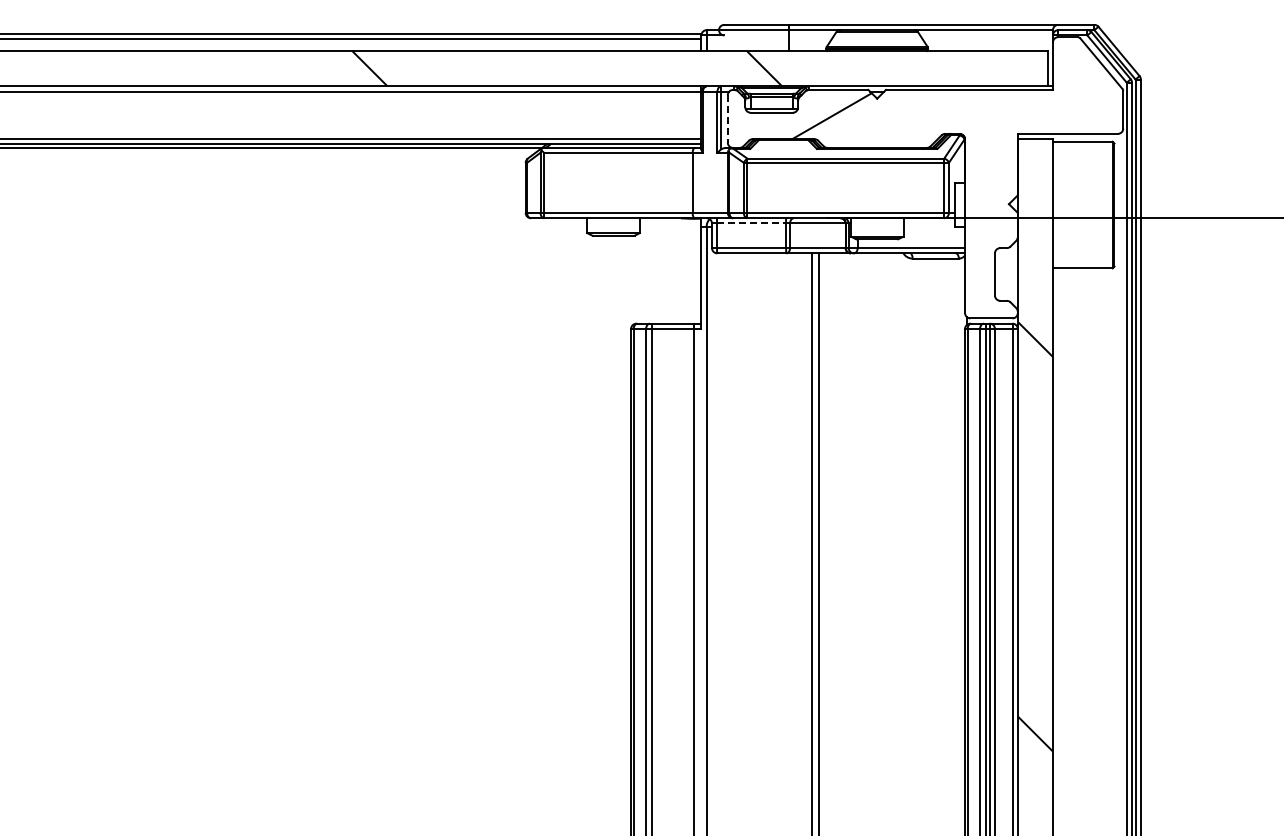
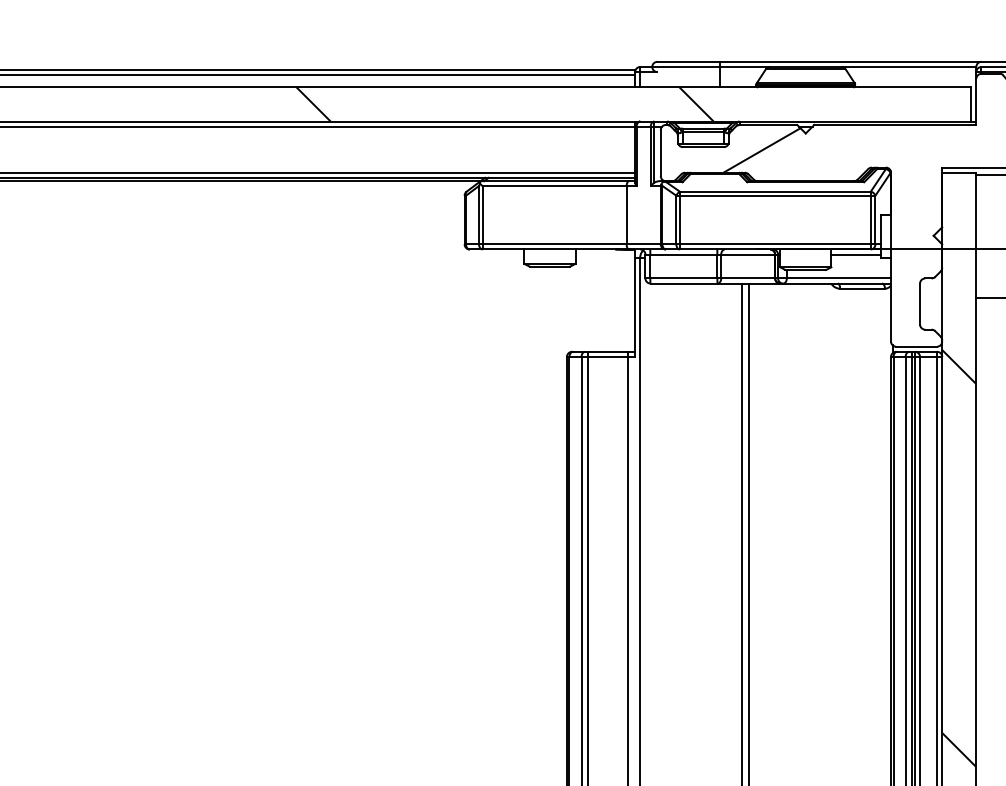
line: (727, 118) -> (660, 152), dashed -> solid
line: (751, 223) -> (683, 254), dashed -> solid
line: (928, 223) -> (855, 254), added

